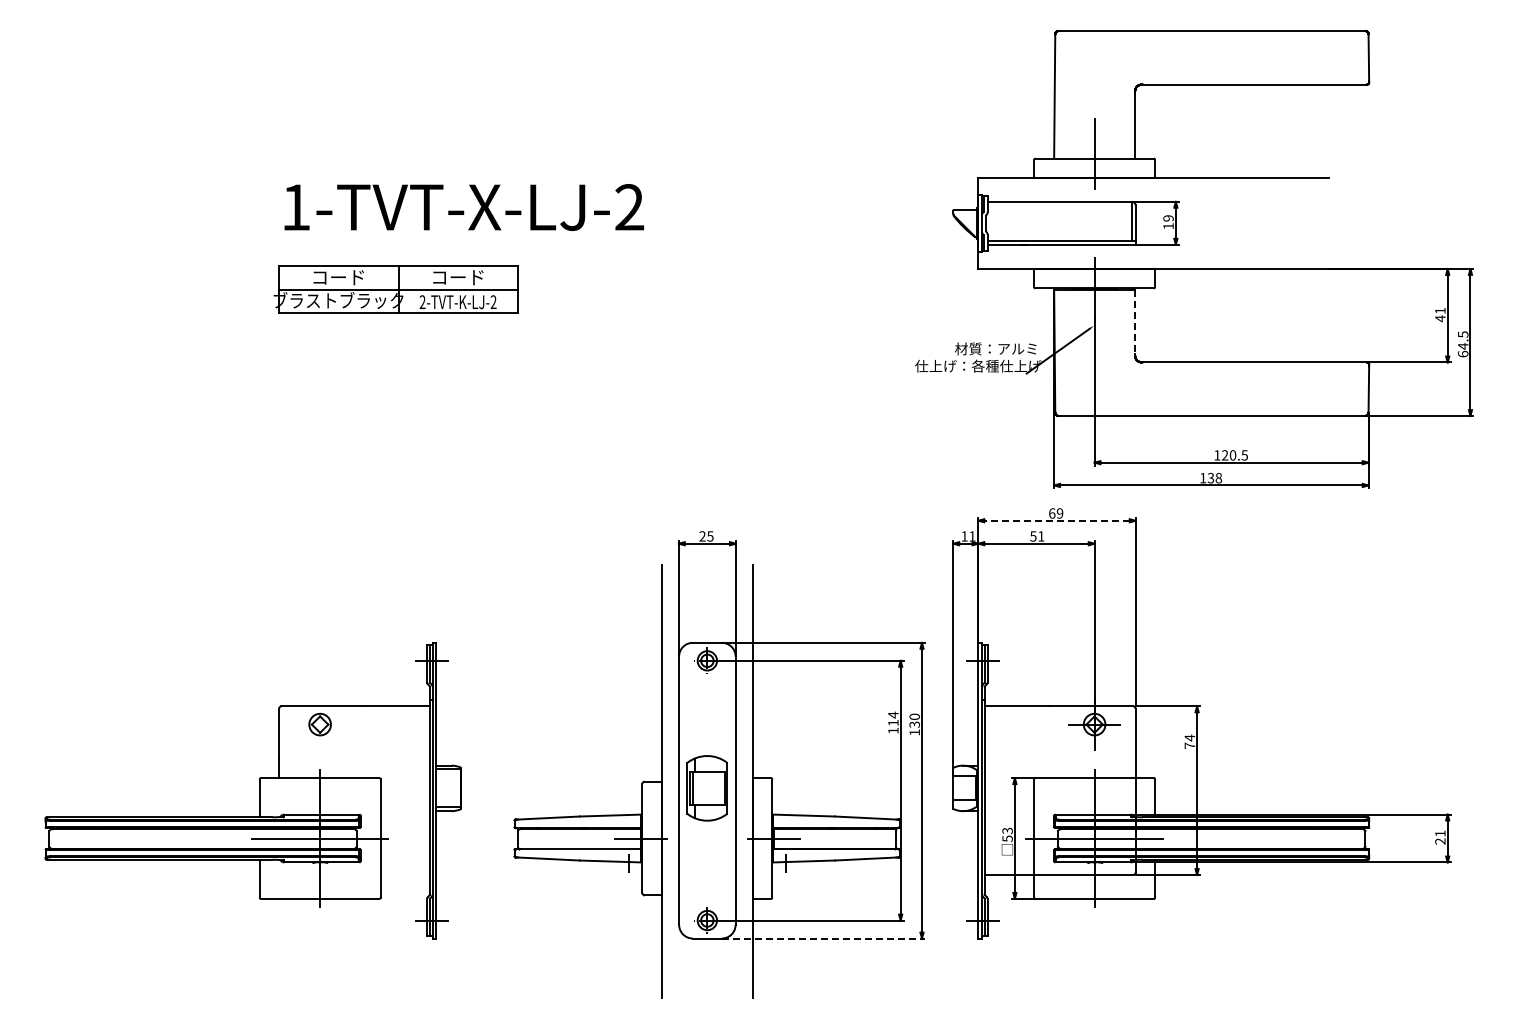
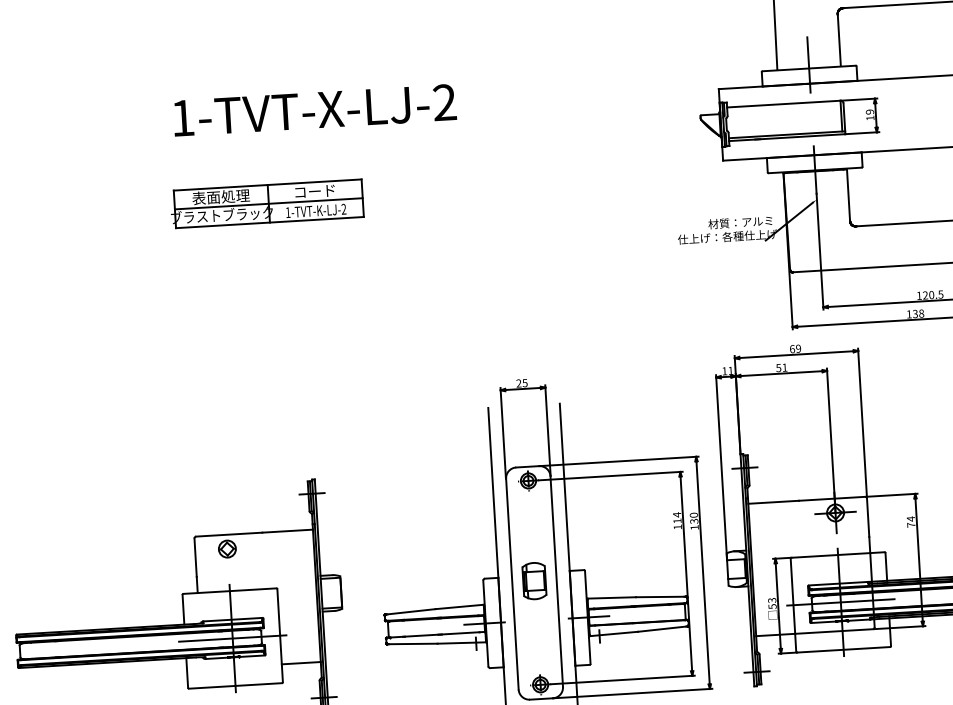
text: (463, 207) -> (314, 110), moved
text: (338, 276) -> (220, 196), コード -> 表面処理
text: (422, 301) -> (288, 212), 2-TVT-K-LJ-2 -> 1-TVT-K-LJ-2
line: (1135, 322) -> (848, 195), dashed -> solid
line: (1057, 520) -> (796, 354), dashed -> solid
part: (707, 788) -> (534, 581), size x0.71
line: (405, 874) -> (301, 662), added
line: (823, 938) -> (632, 693), dashed -> solid

